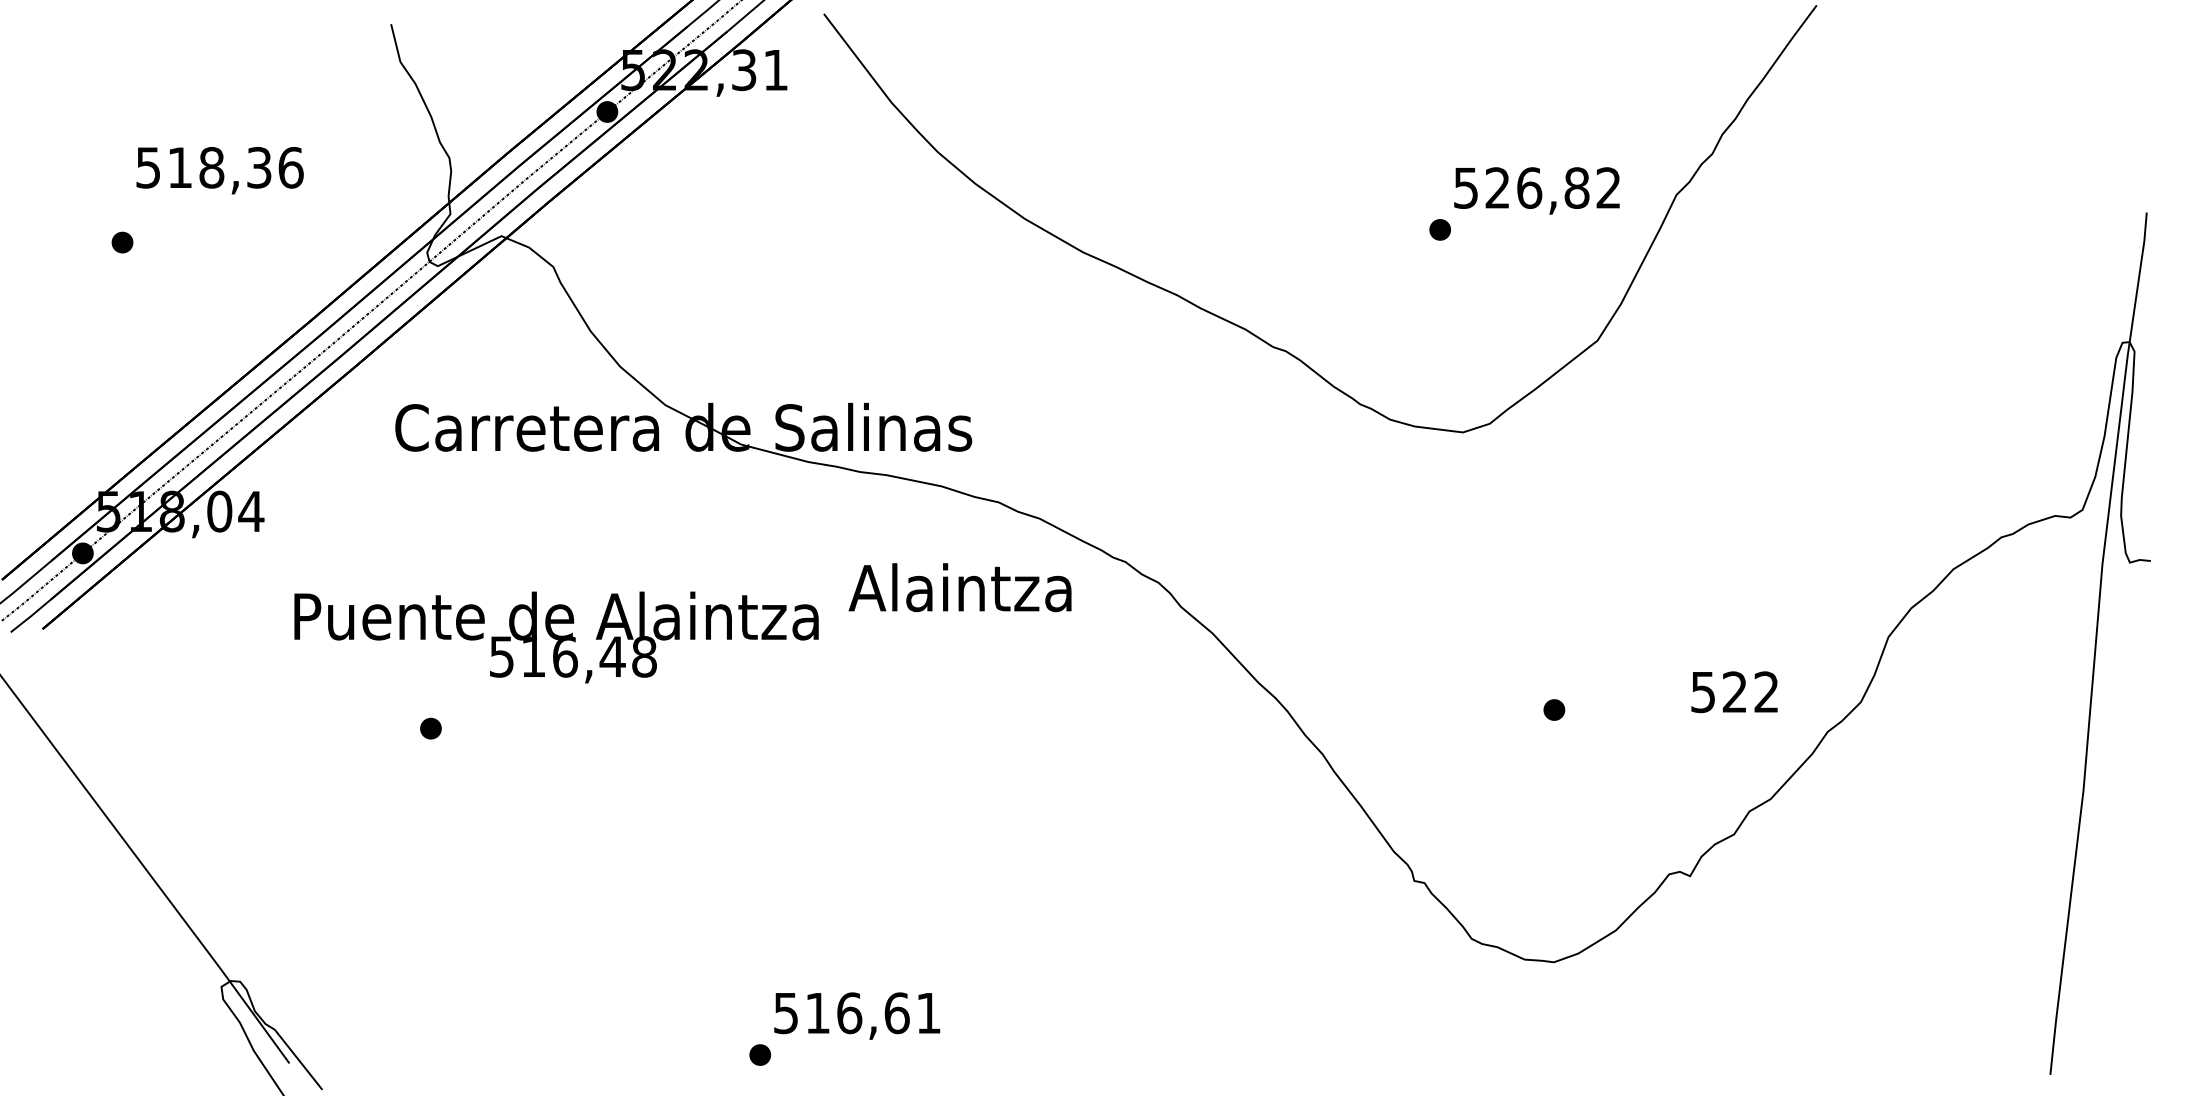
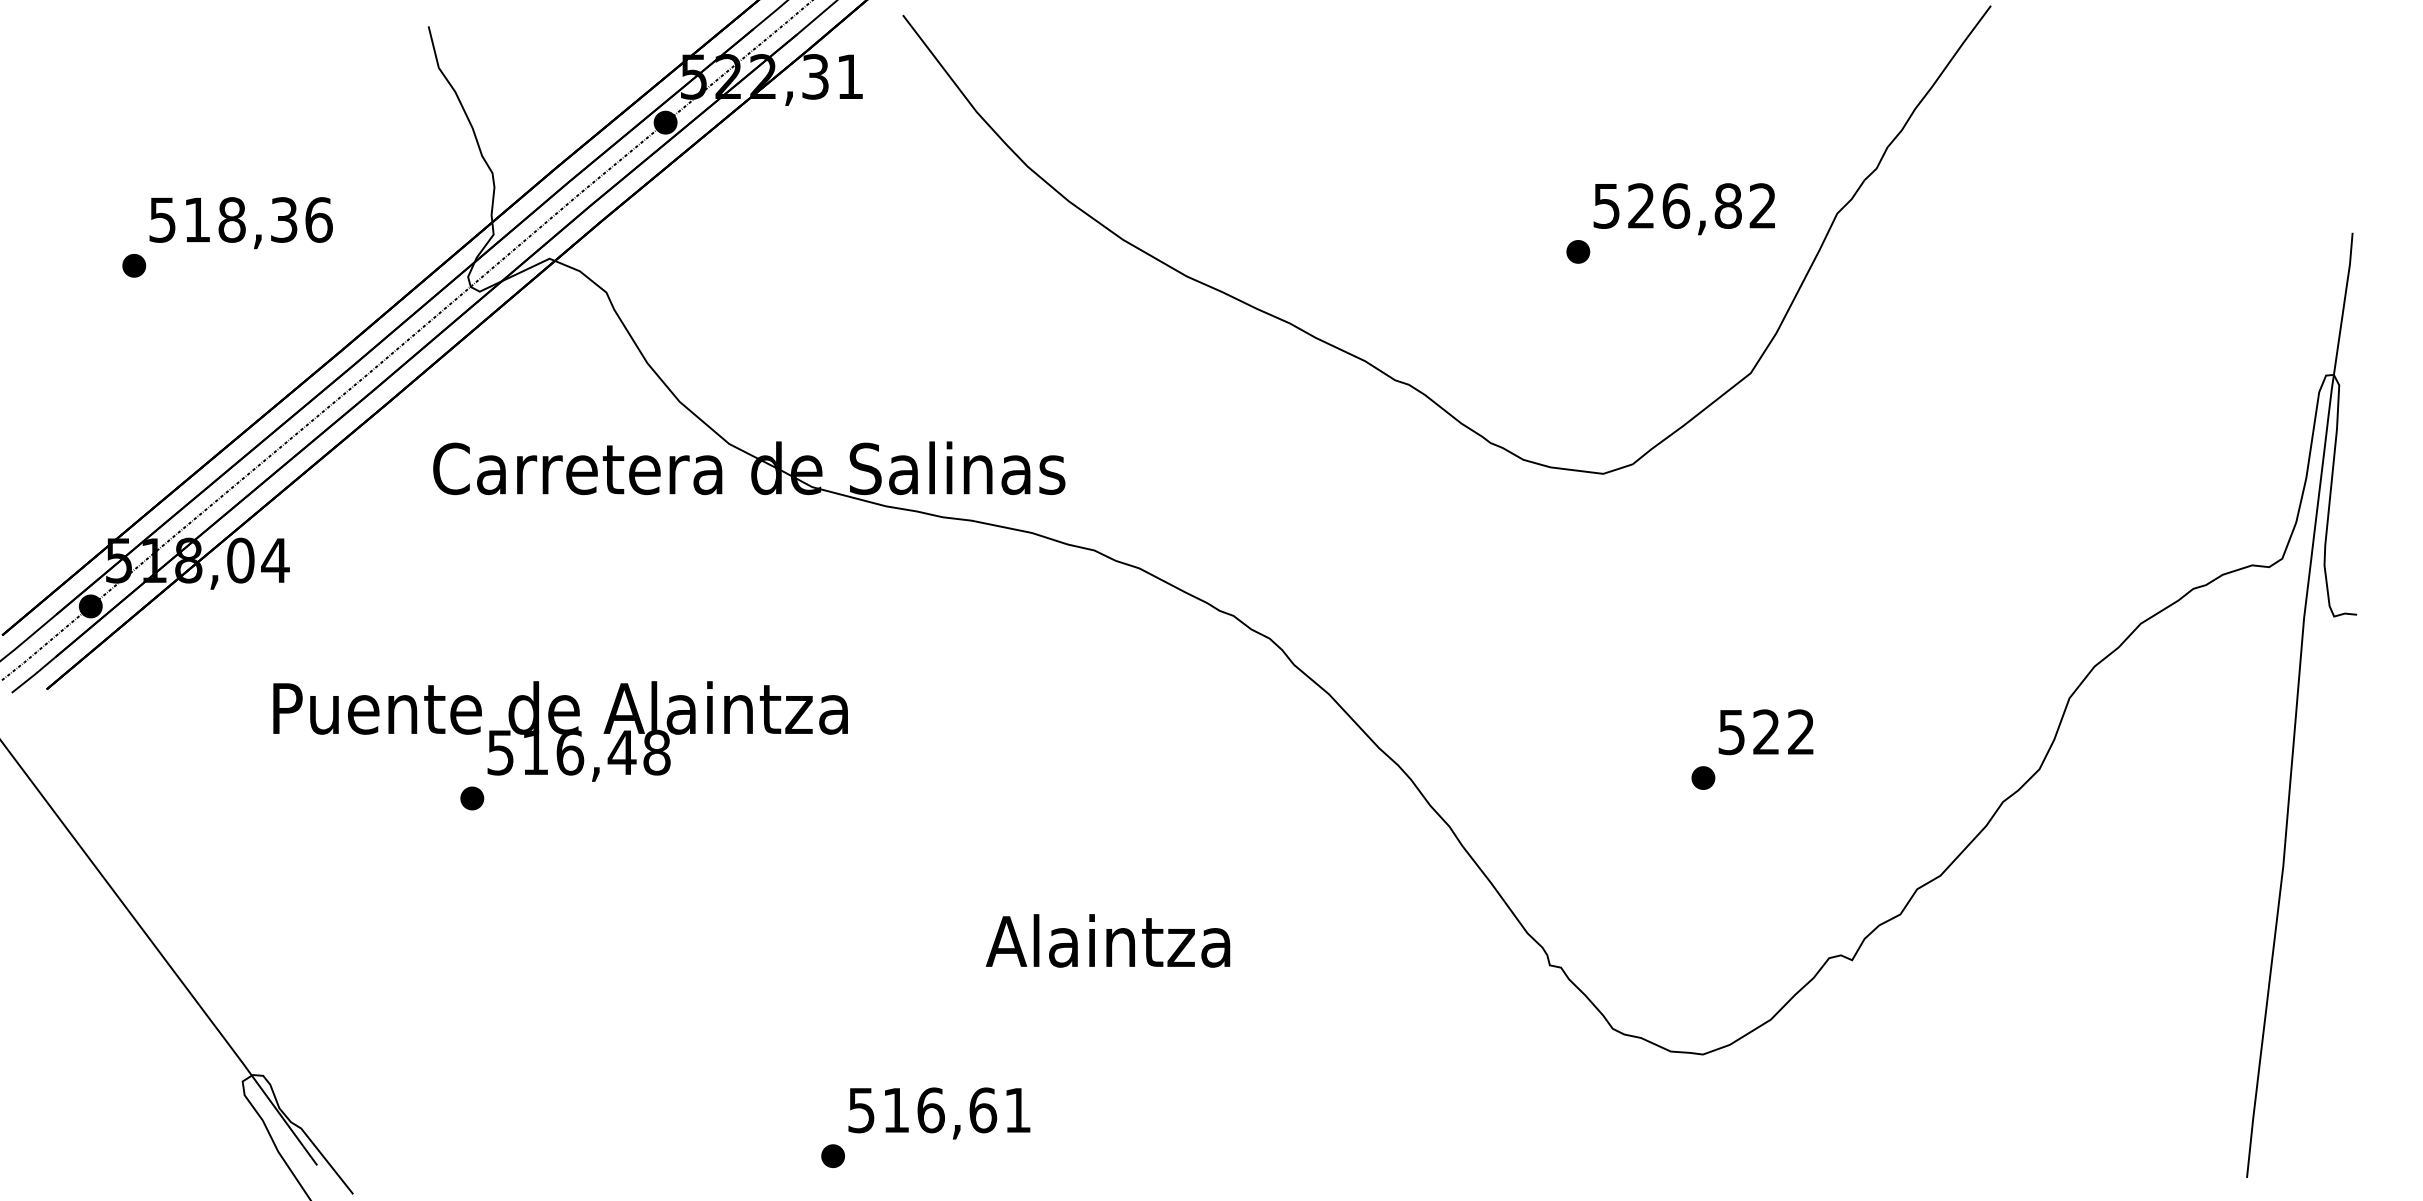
text: (219, 170) -> (240, 222), moved
text: (959, 587) -> (1107, 940), moved
text: (556, 637) -> (560, 731), moved
text: (1734, 692) -> (1766, 732), moved

